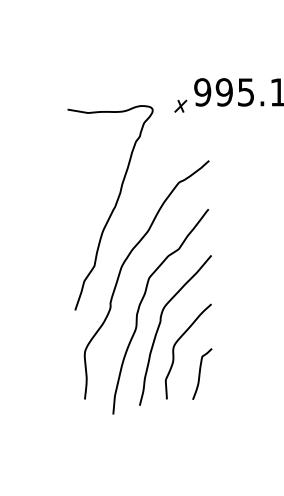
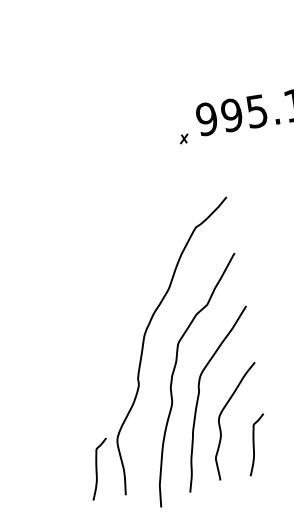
part: (180, 105) -> (183, 138), size x0.6
curve: (112, 209) -> (123, 270), removed
curve: (64, 373) -> (97, 468), added

